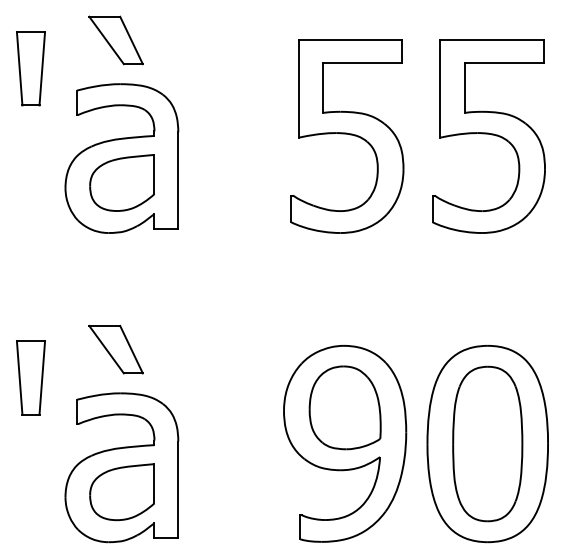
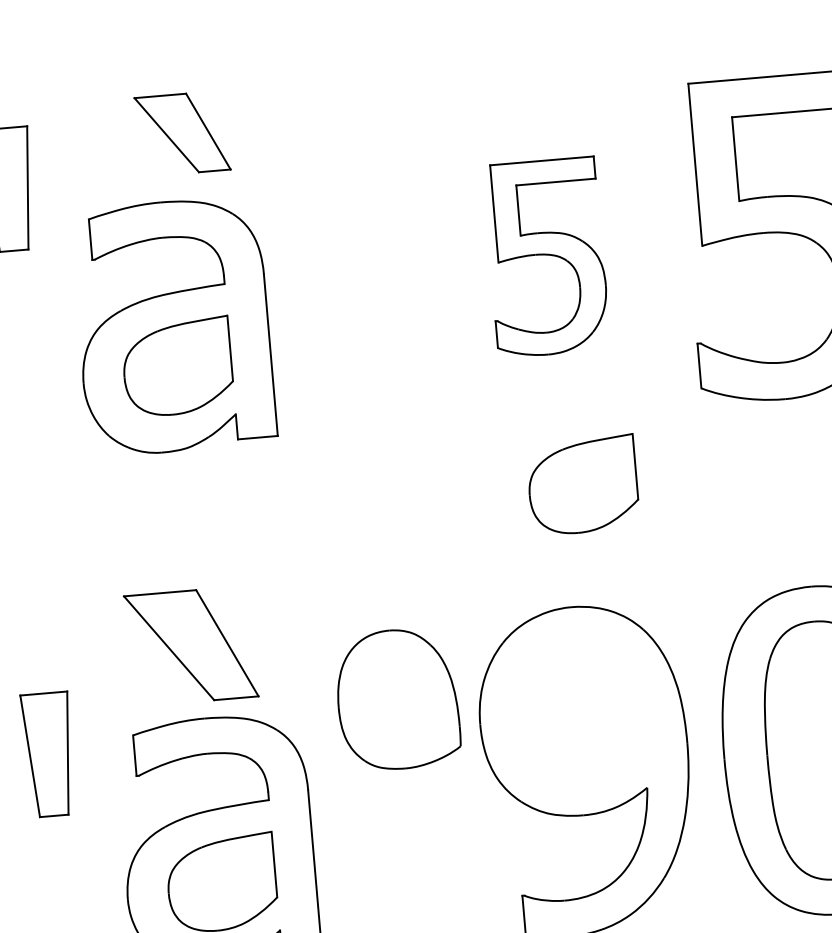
part: (115, 40) -> (181, 133), moved
part: (347, 136) -> (546, 257), size x0.6
part: (356, 273) -> (581, 484), added
part: (115, 349) -> (190, 646), size x1.4
part: (30, 377) -> (48, 754), moved
part: (344, 407) -> (396, 698), moved

